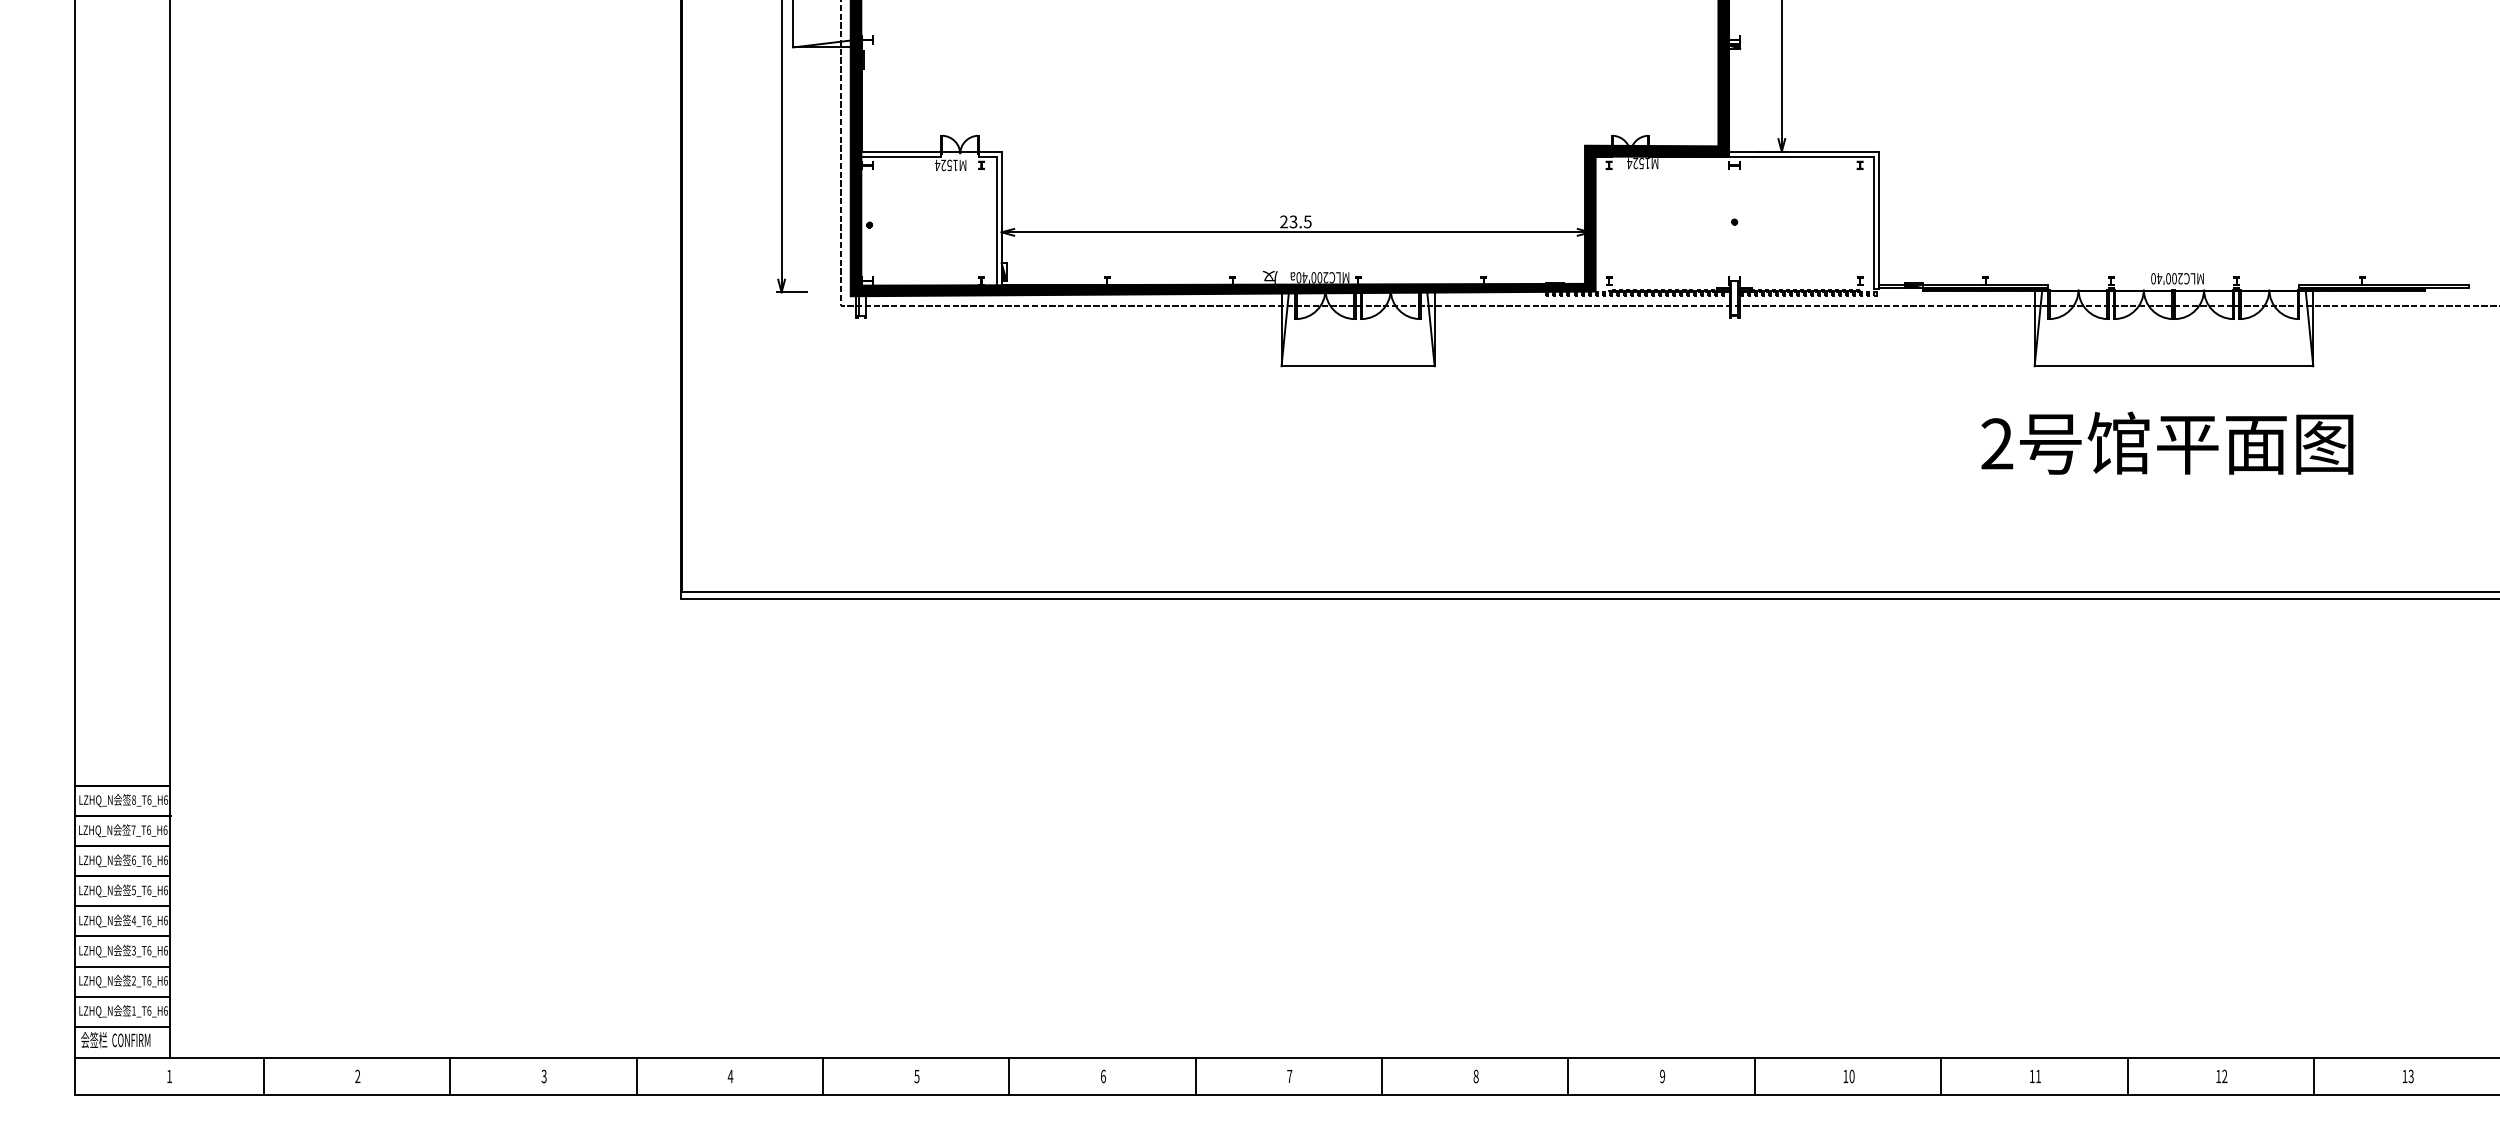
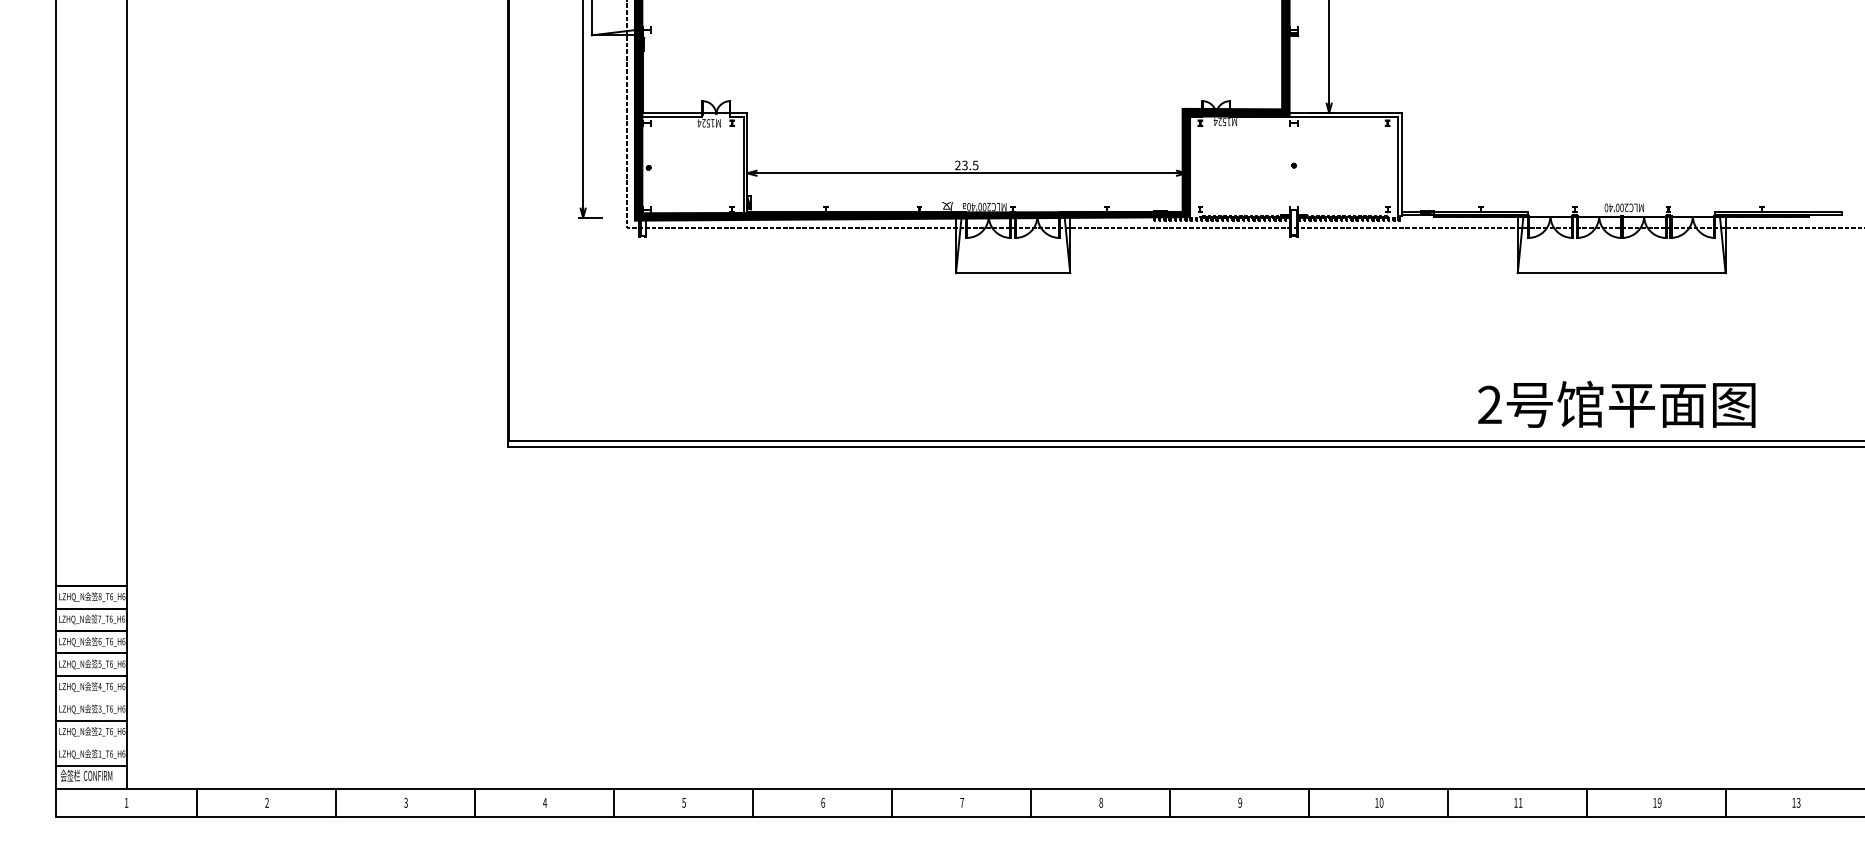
text: (2167, 442) -> (1616, 403), moved
line: (122, 936) -> (91, 698), removed
line: (122, 996) -> (91, 743), removed
text: (2224, 1076) -> (1659, 802), 12 -> 19

